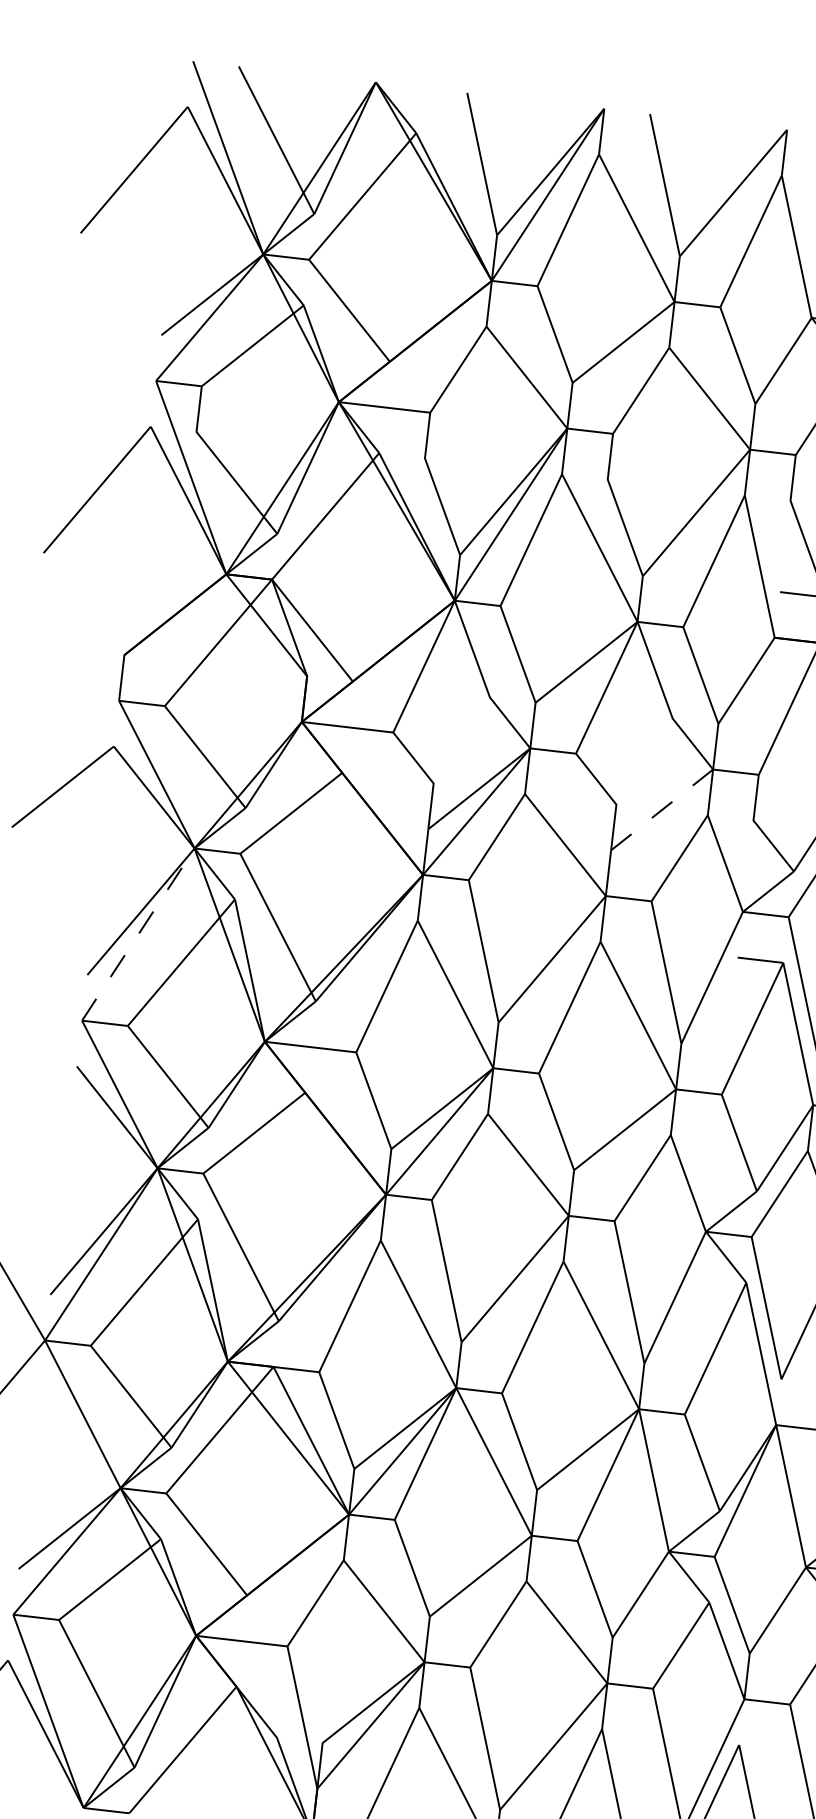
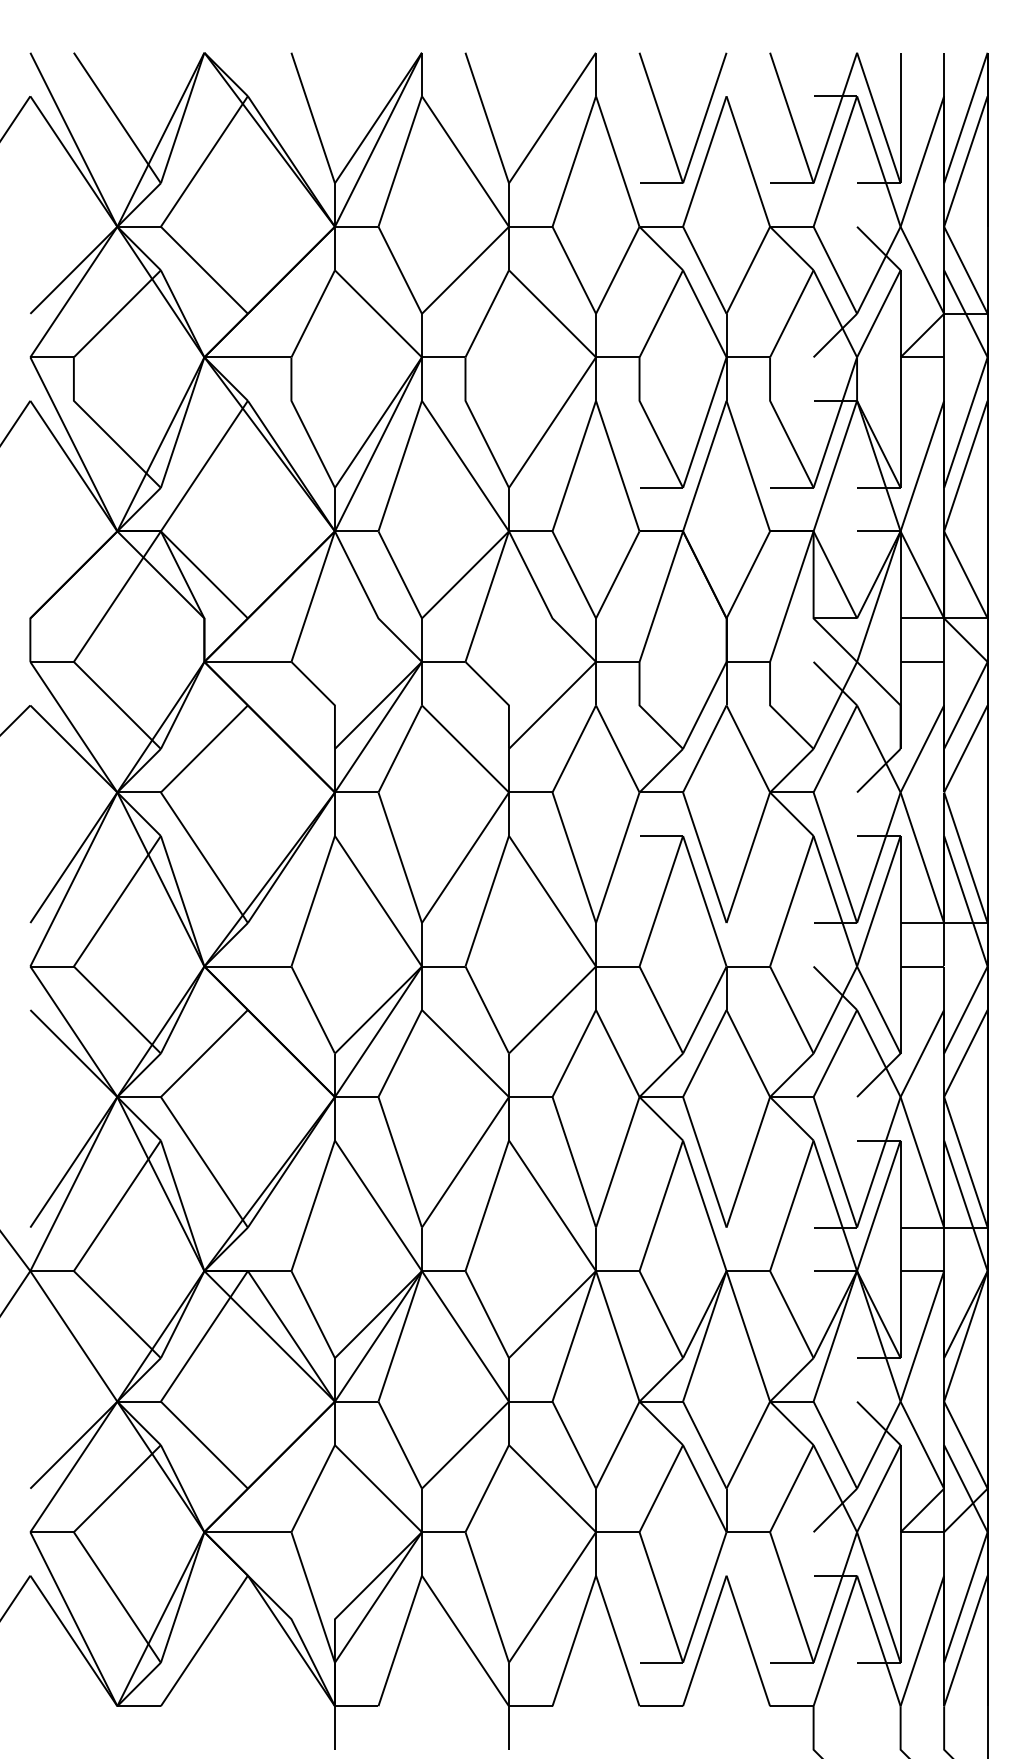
line: (662, 810) -> (552, 705), dashed -> solid
line: (139, 934) -> (74, 879), dashed -> solid

